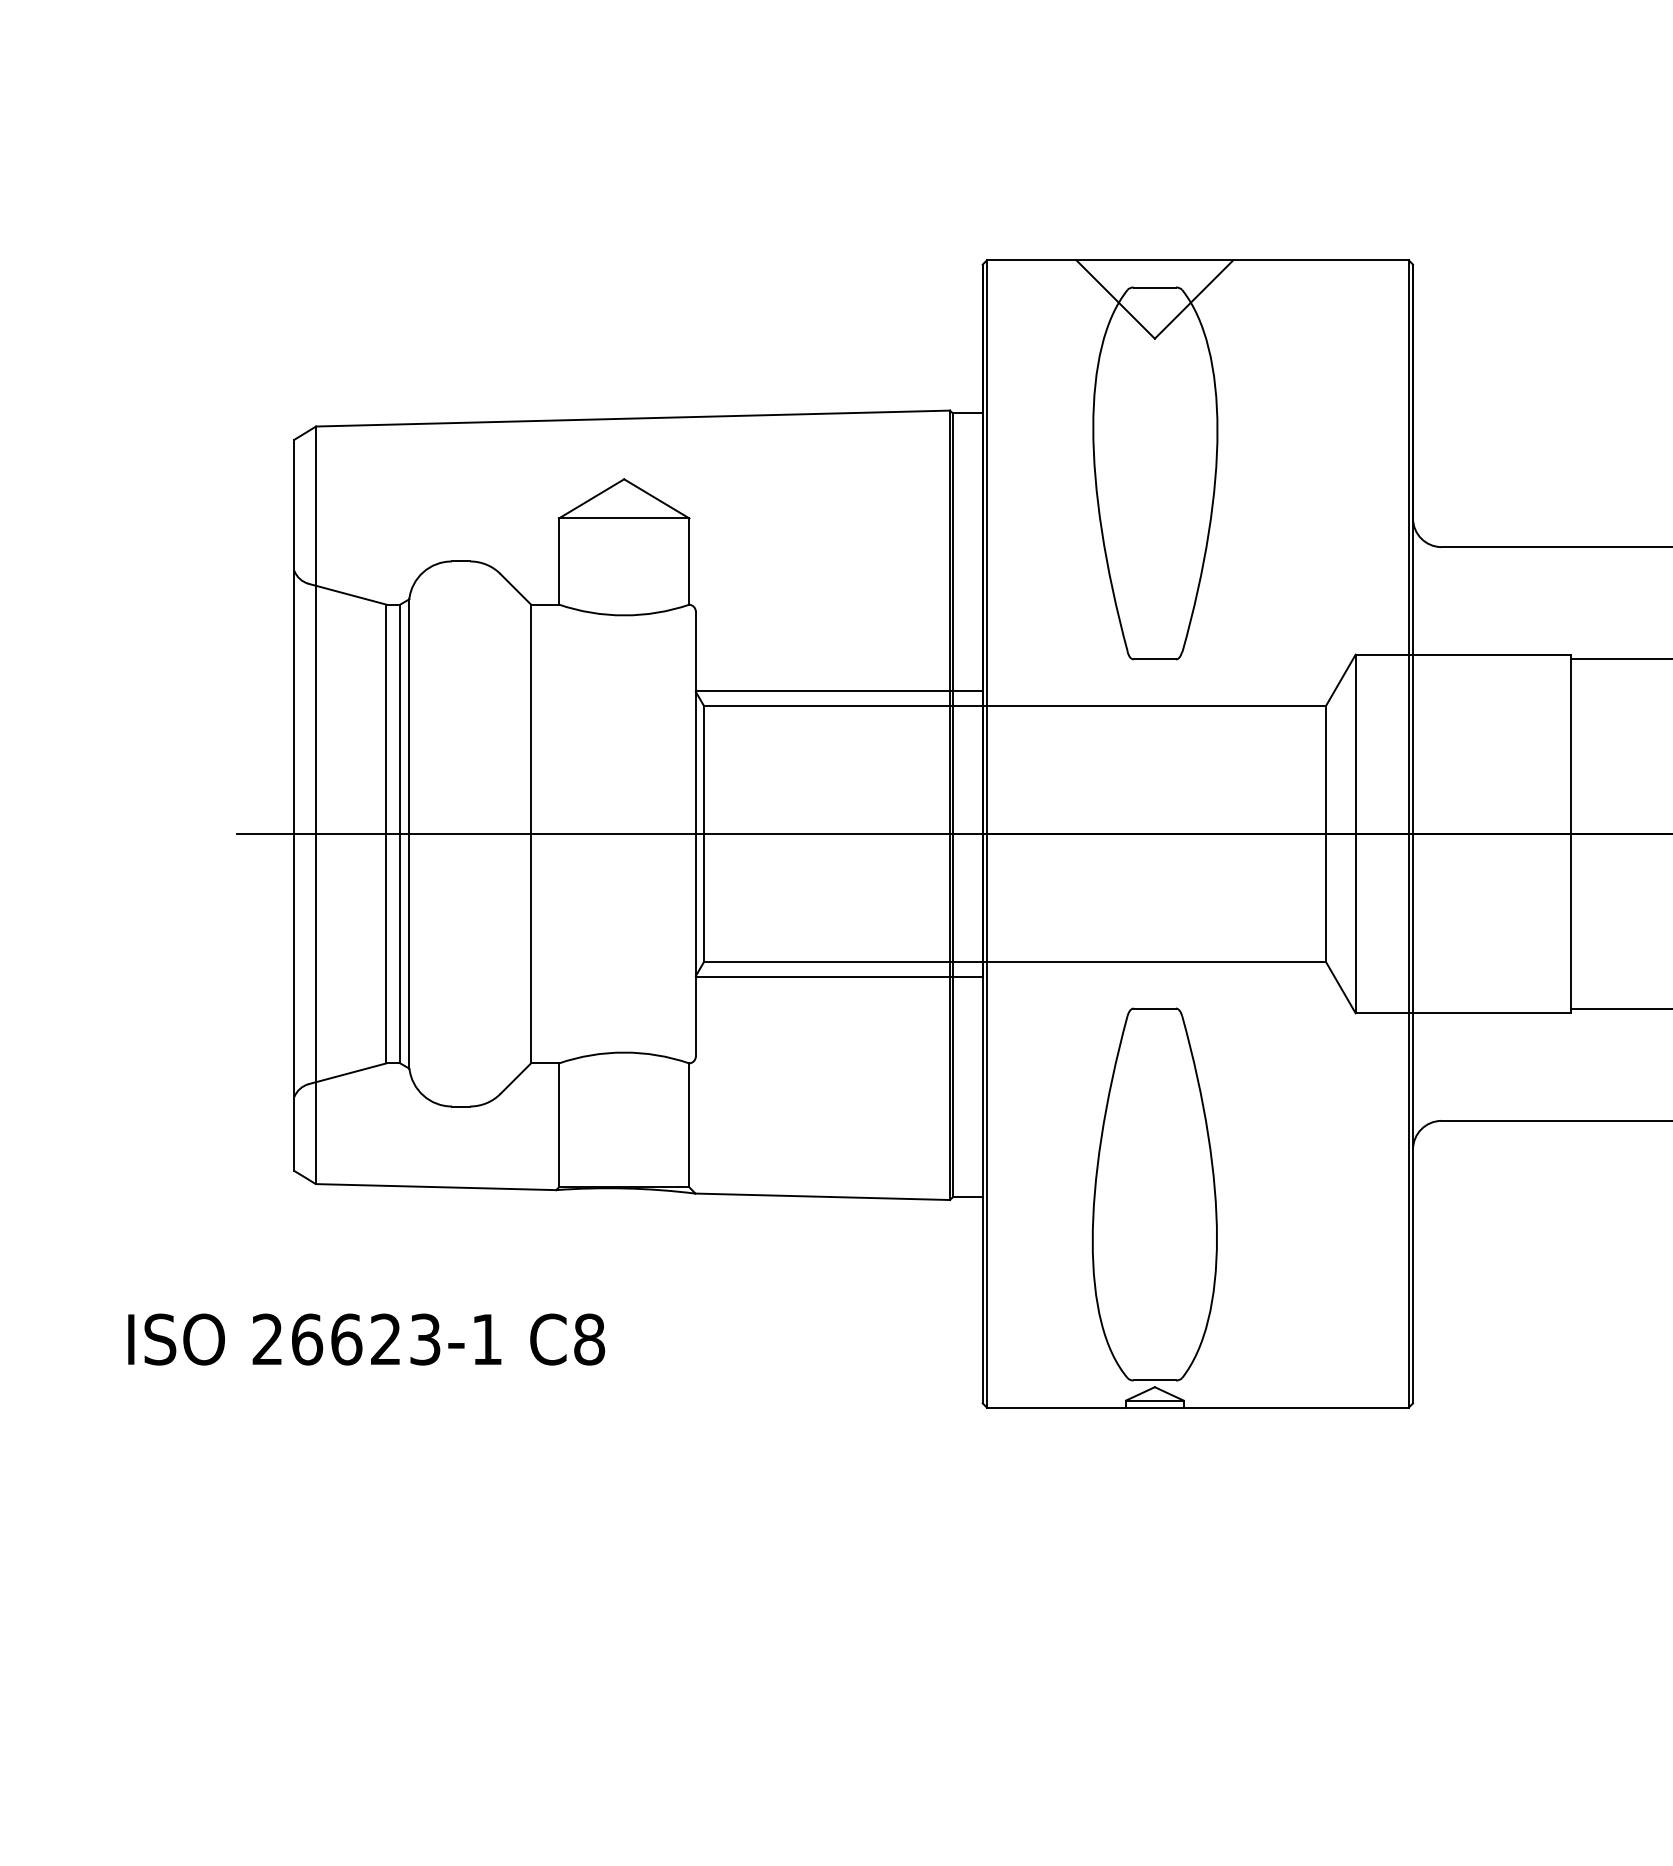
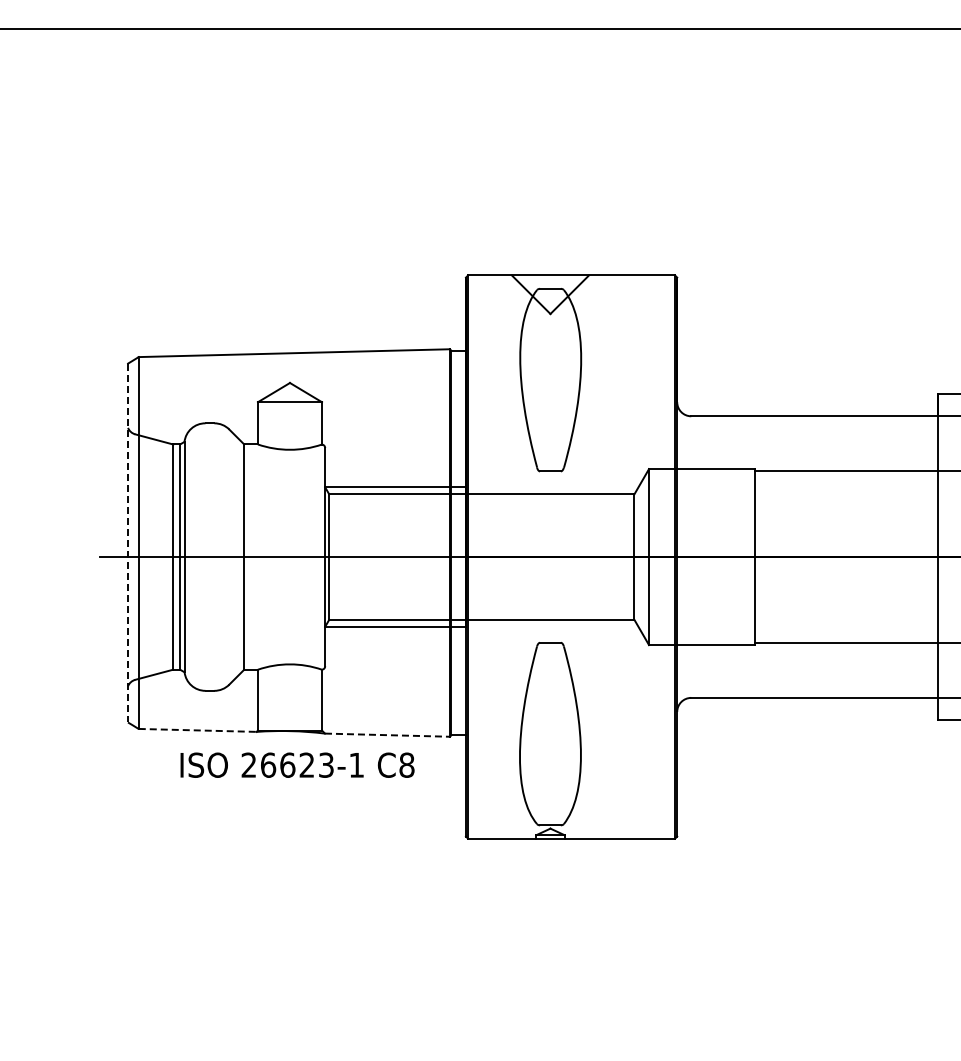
line: (295, 806) -> (128, 543), solid -> dashed
line: (435, 1187) -> (197, 730), solid -> dashed
line: (822, 1197) -> (387, 735), solid -> dashed
text: (366, 1338) -> (297, 764), moved

